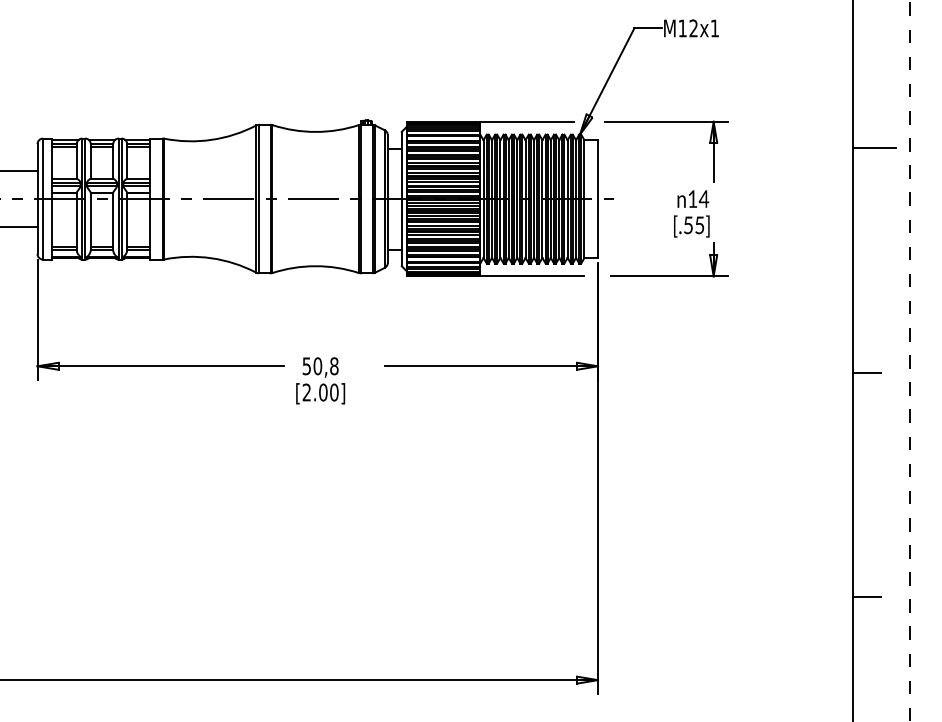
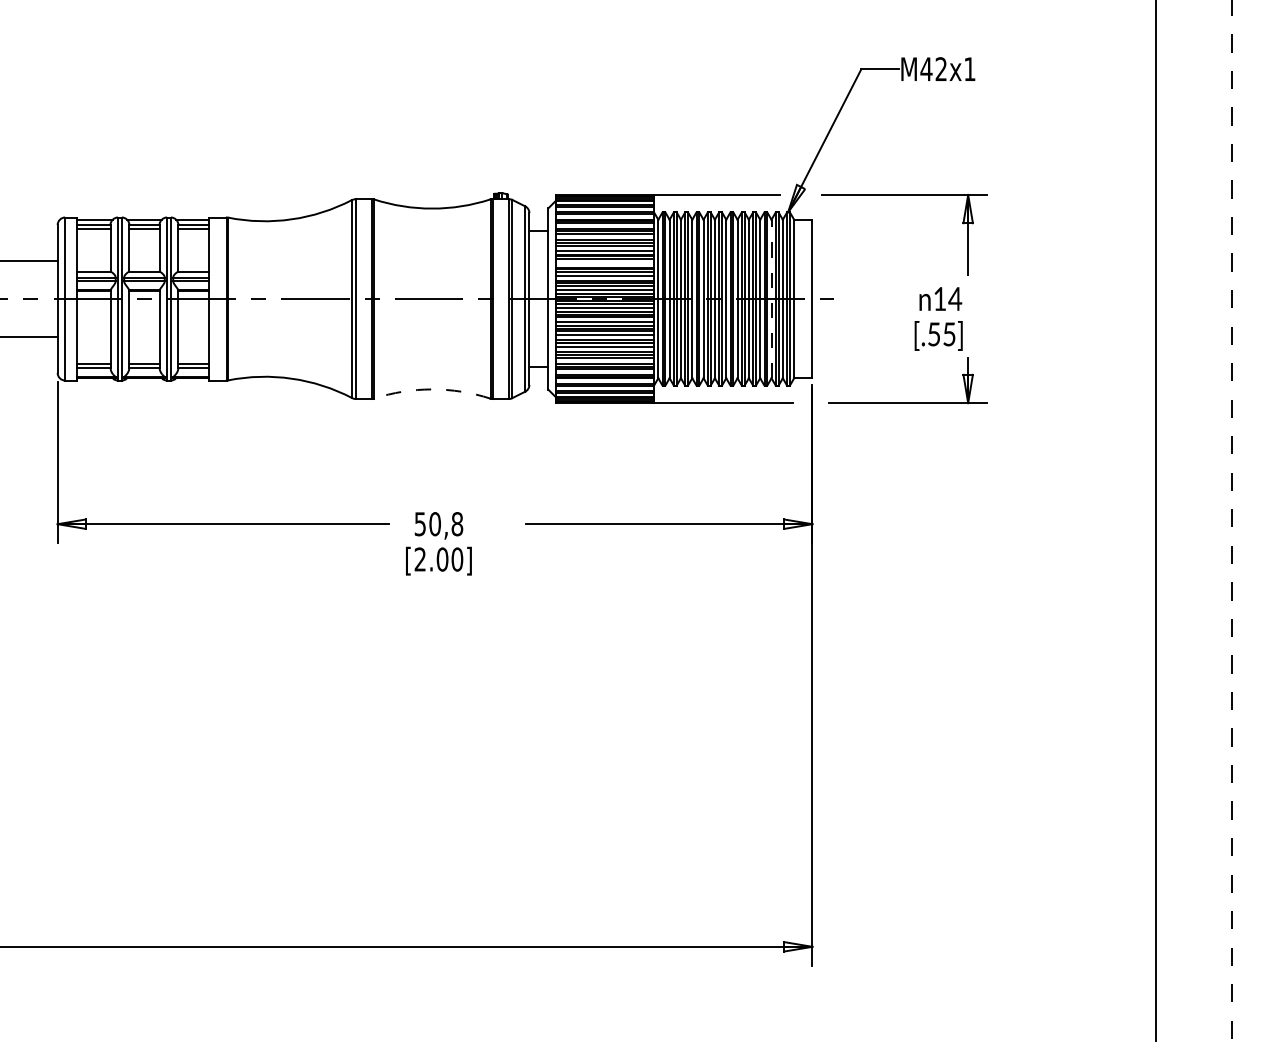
text: (682, 27) -> (926, 68), M12x1 -> M42x1
line: (874, 148) -> (1184, 230), removed
line: (443, 172) -> (604, 263), removed
line: (567, 198) -> (771, 298), solid -> dashed
arc: (315, 266) -> (432, 389), solid -> dashed
line: (867, 372) -> (1175, 532), removed
line: (867, 596) -> (1175, 834), removed

